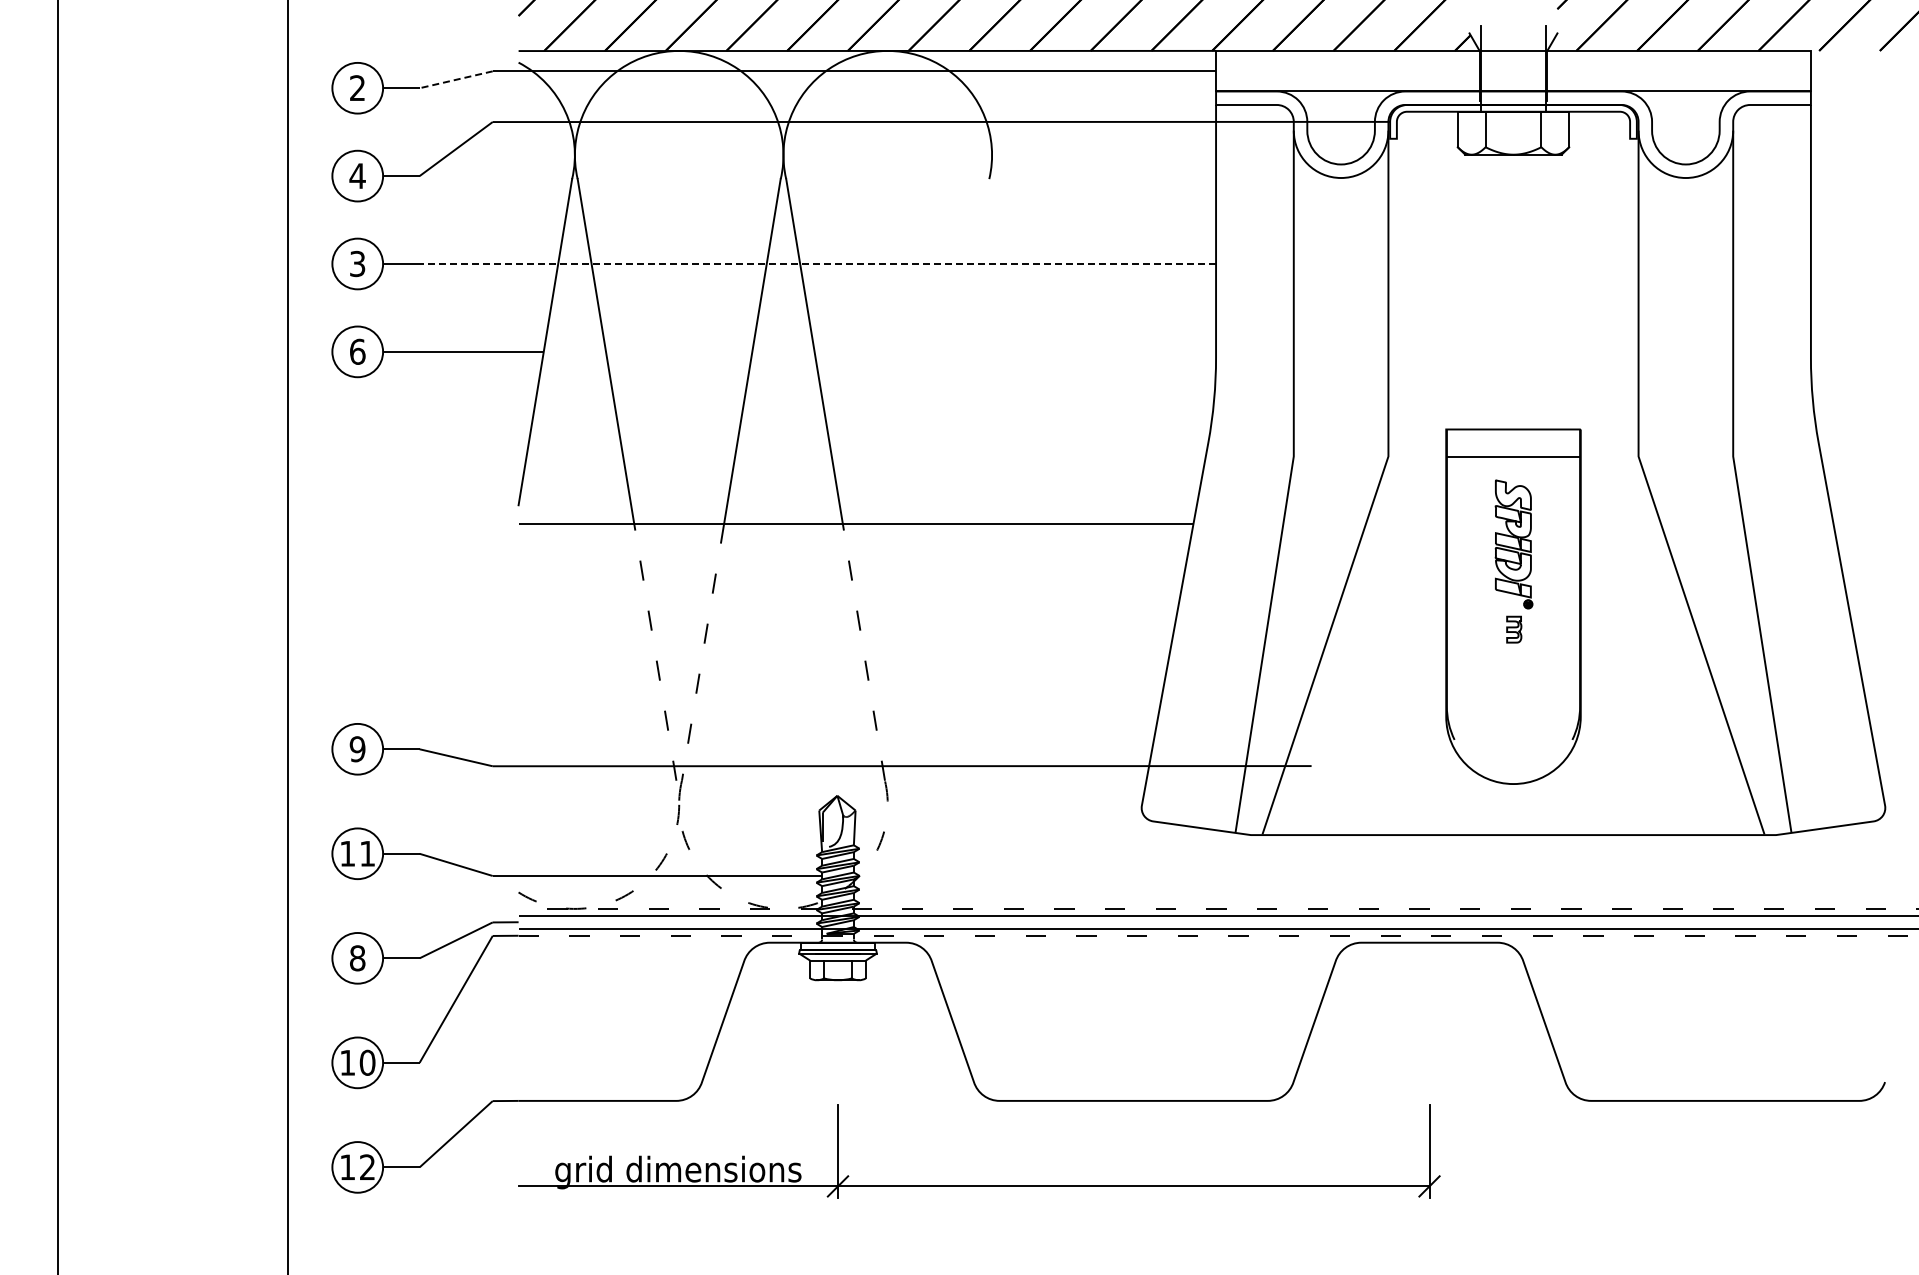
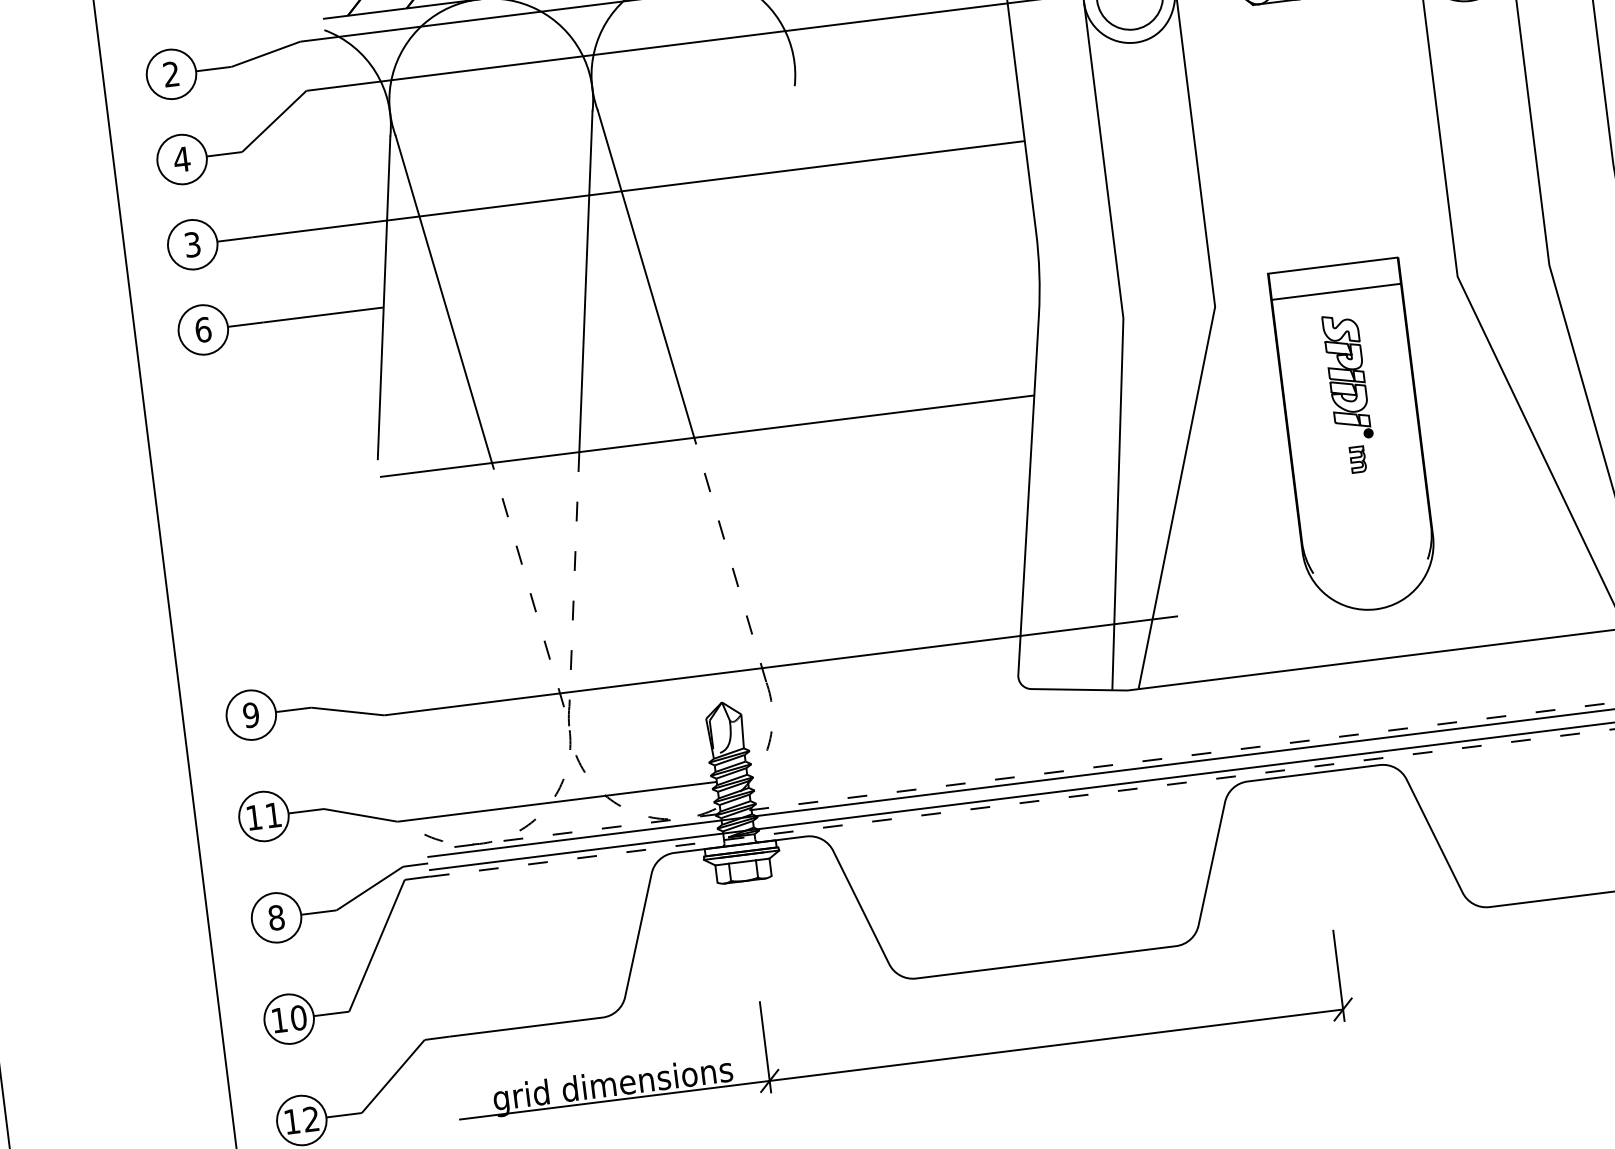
line: (456, 79) -> (266, 53), dashed -> solid
line: (817, 264) -> (638, 189), dashed -> solid

